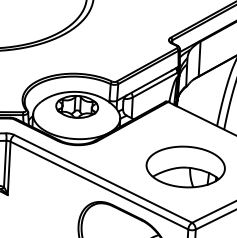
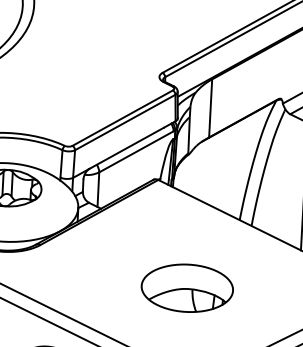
part: (185, 166) -> (187, 287), size x0.7

